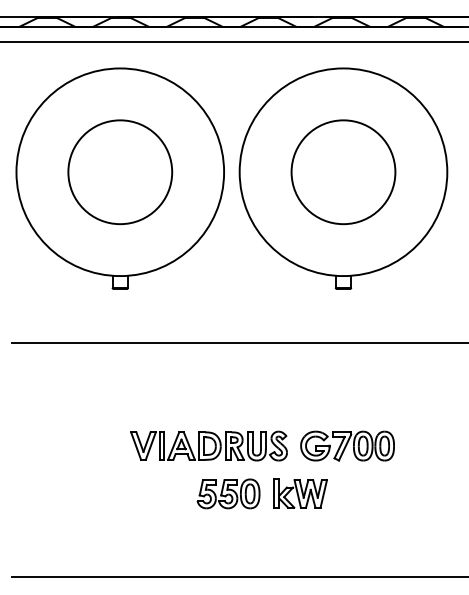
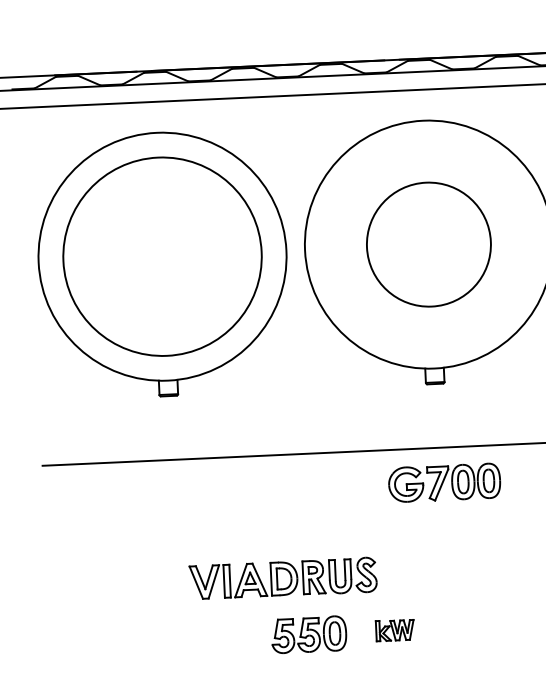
circle: (120, 172) -> (162, 256), size x1.6
part: (347, 445) -> (444, 482), moved
part: (300, 493) -> (395, 630), size x0.6

